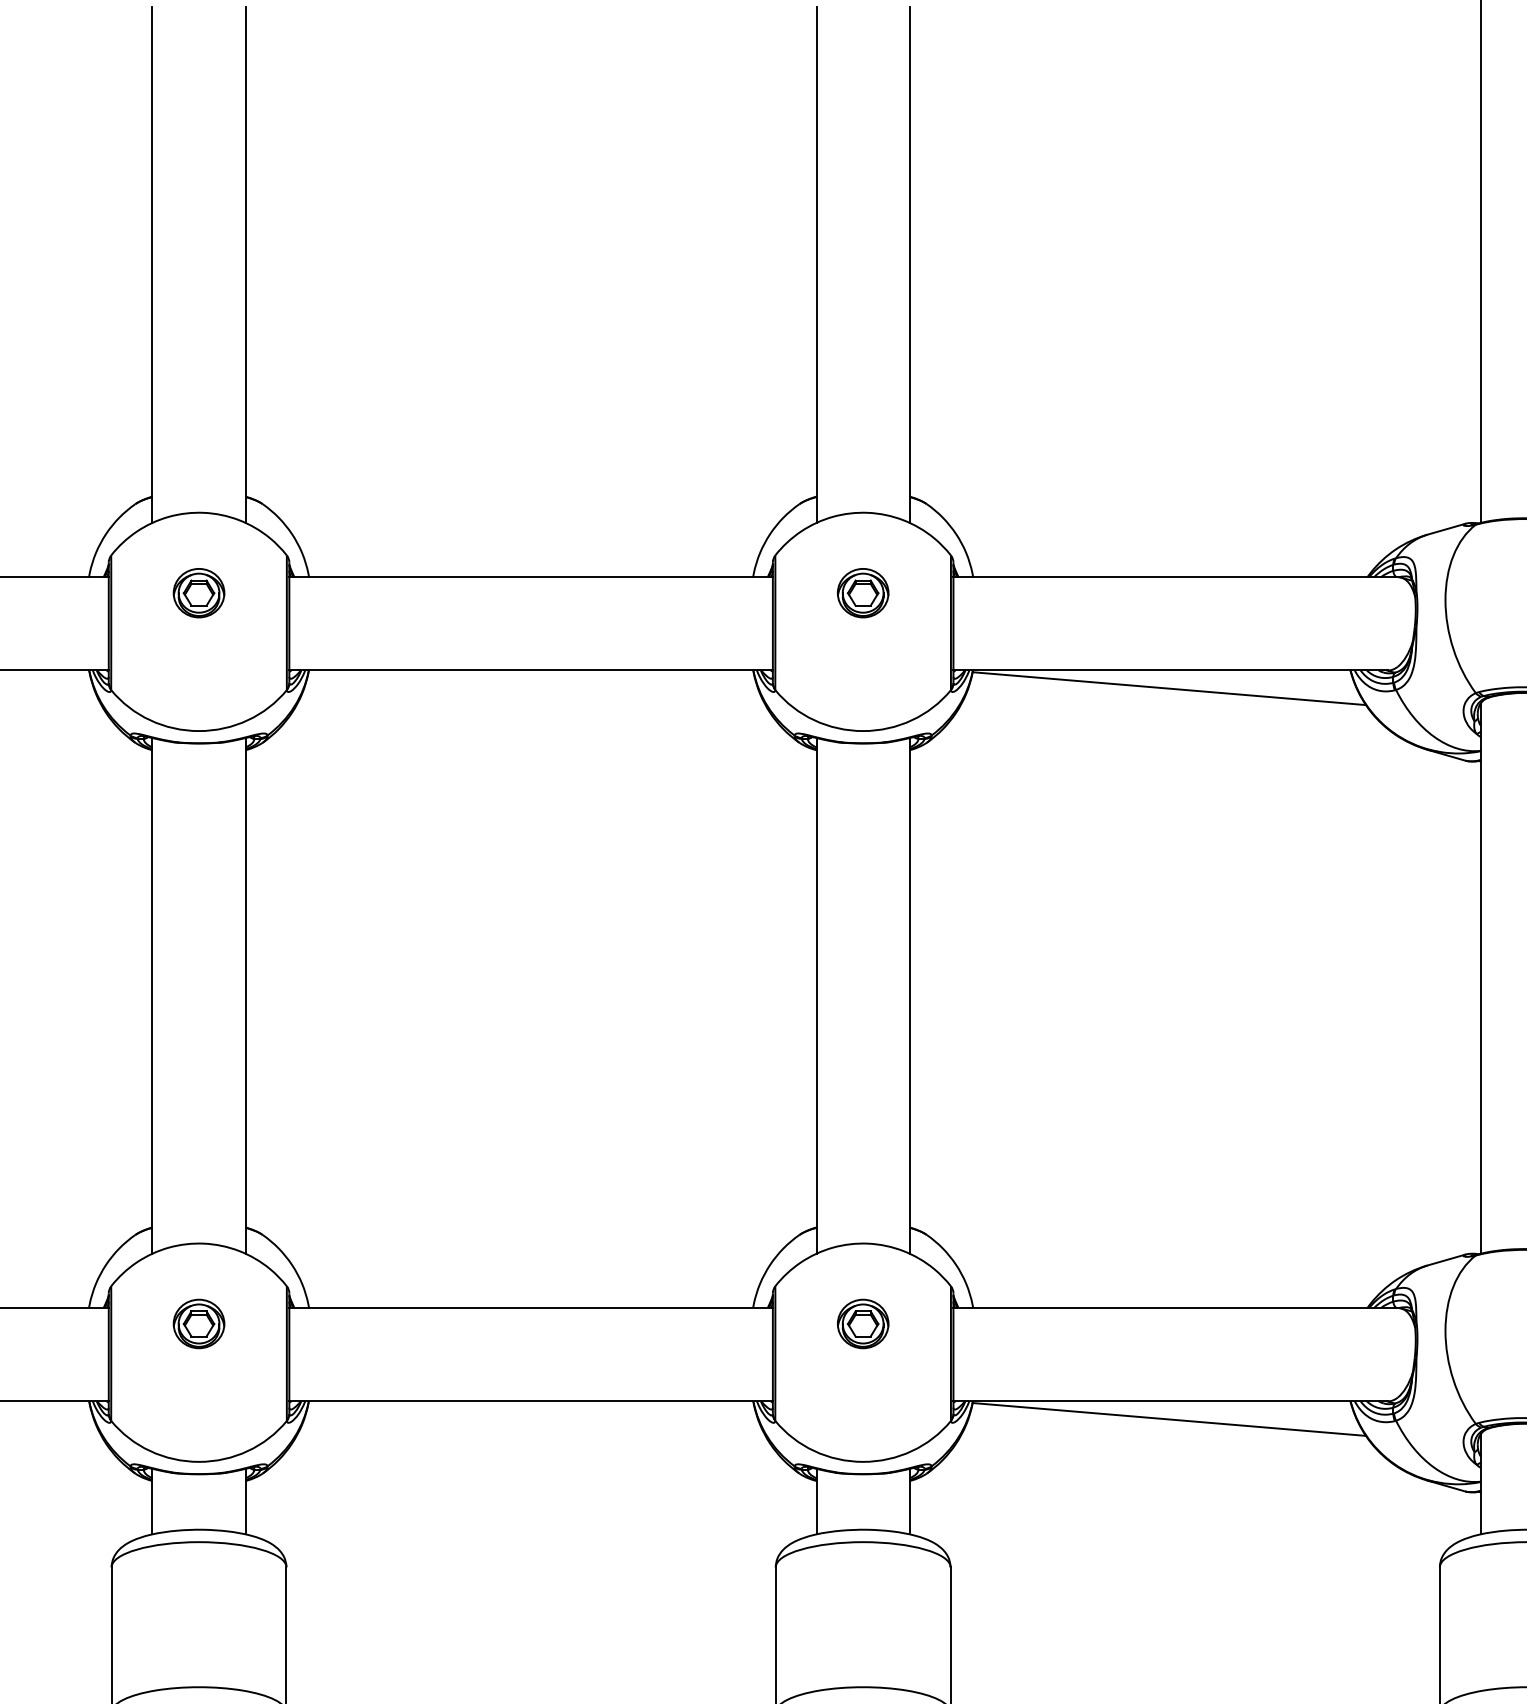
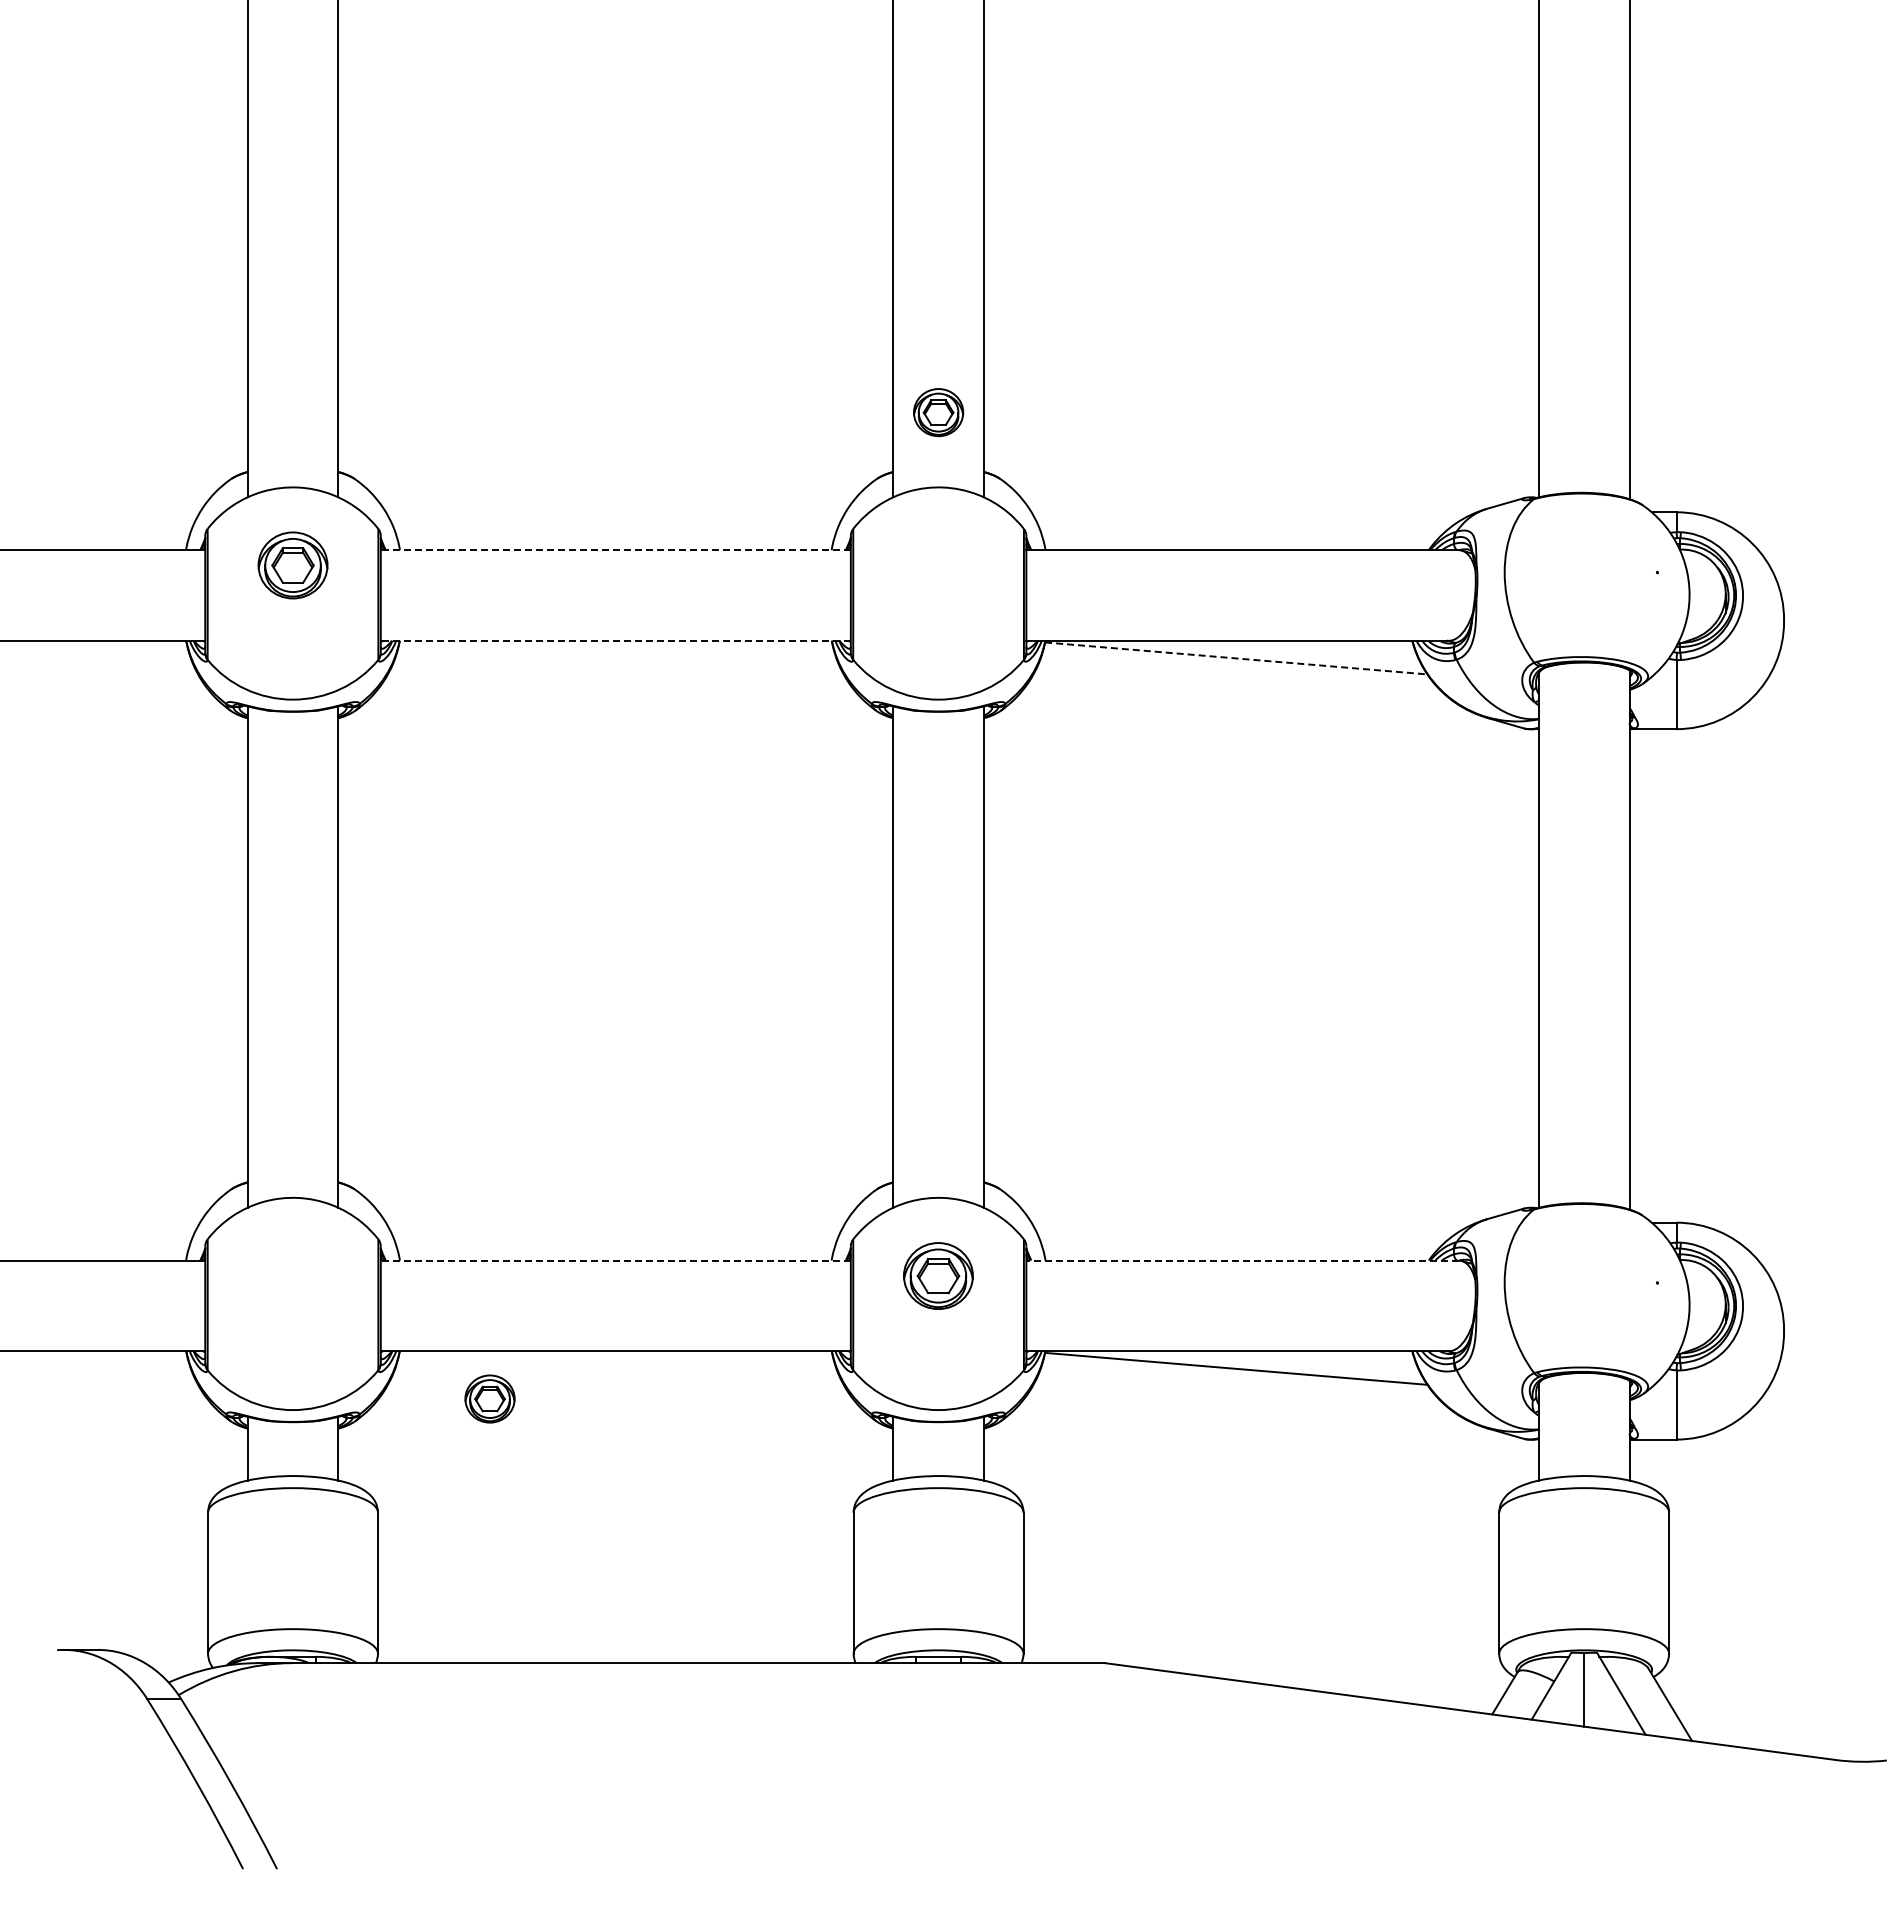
line: (530, 577) -> (615, 550), solid -> dashed
part: (198, 593) -> (292, 565), size x1.4
part: (863, 593) -> (938, 412), moved
line: (530, 670) -> (615, 640), solid -> dashed
line: (1169, 688) -> (1236, 658), solid -> dashed
line: (530, 1308) -> (615, 1260), solid -> dashed
line: (1175, 1308) -> (1242, 1260), solid -> dashed
part: (198, 1323) -> (489, 1398), moved
part: (863, 1323) -> (938, 1275), size x1.4

